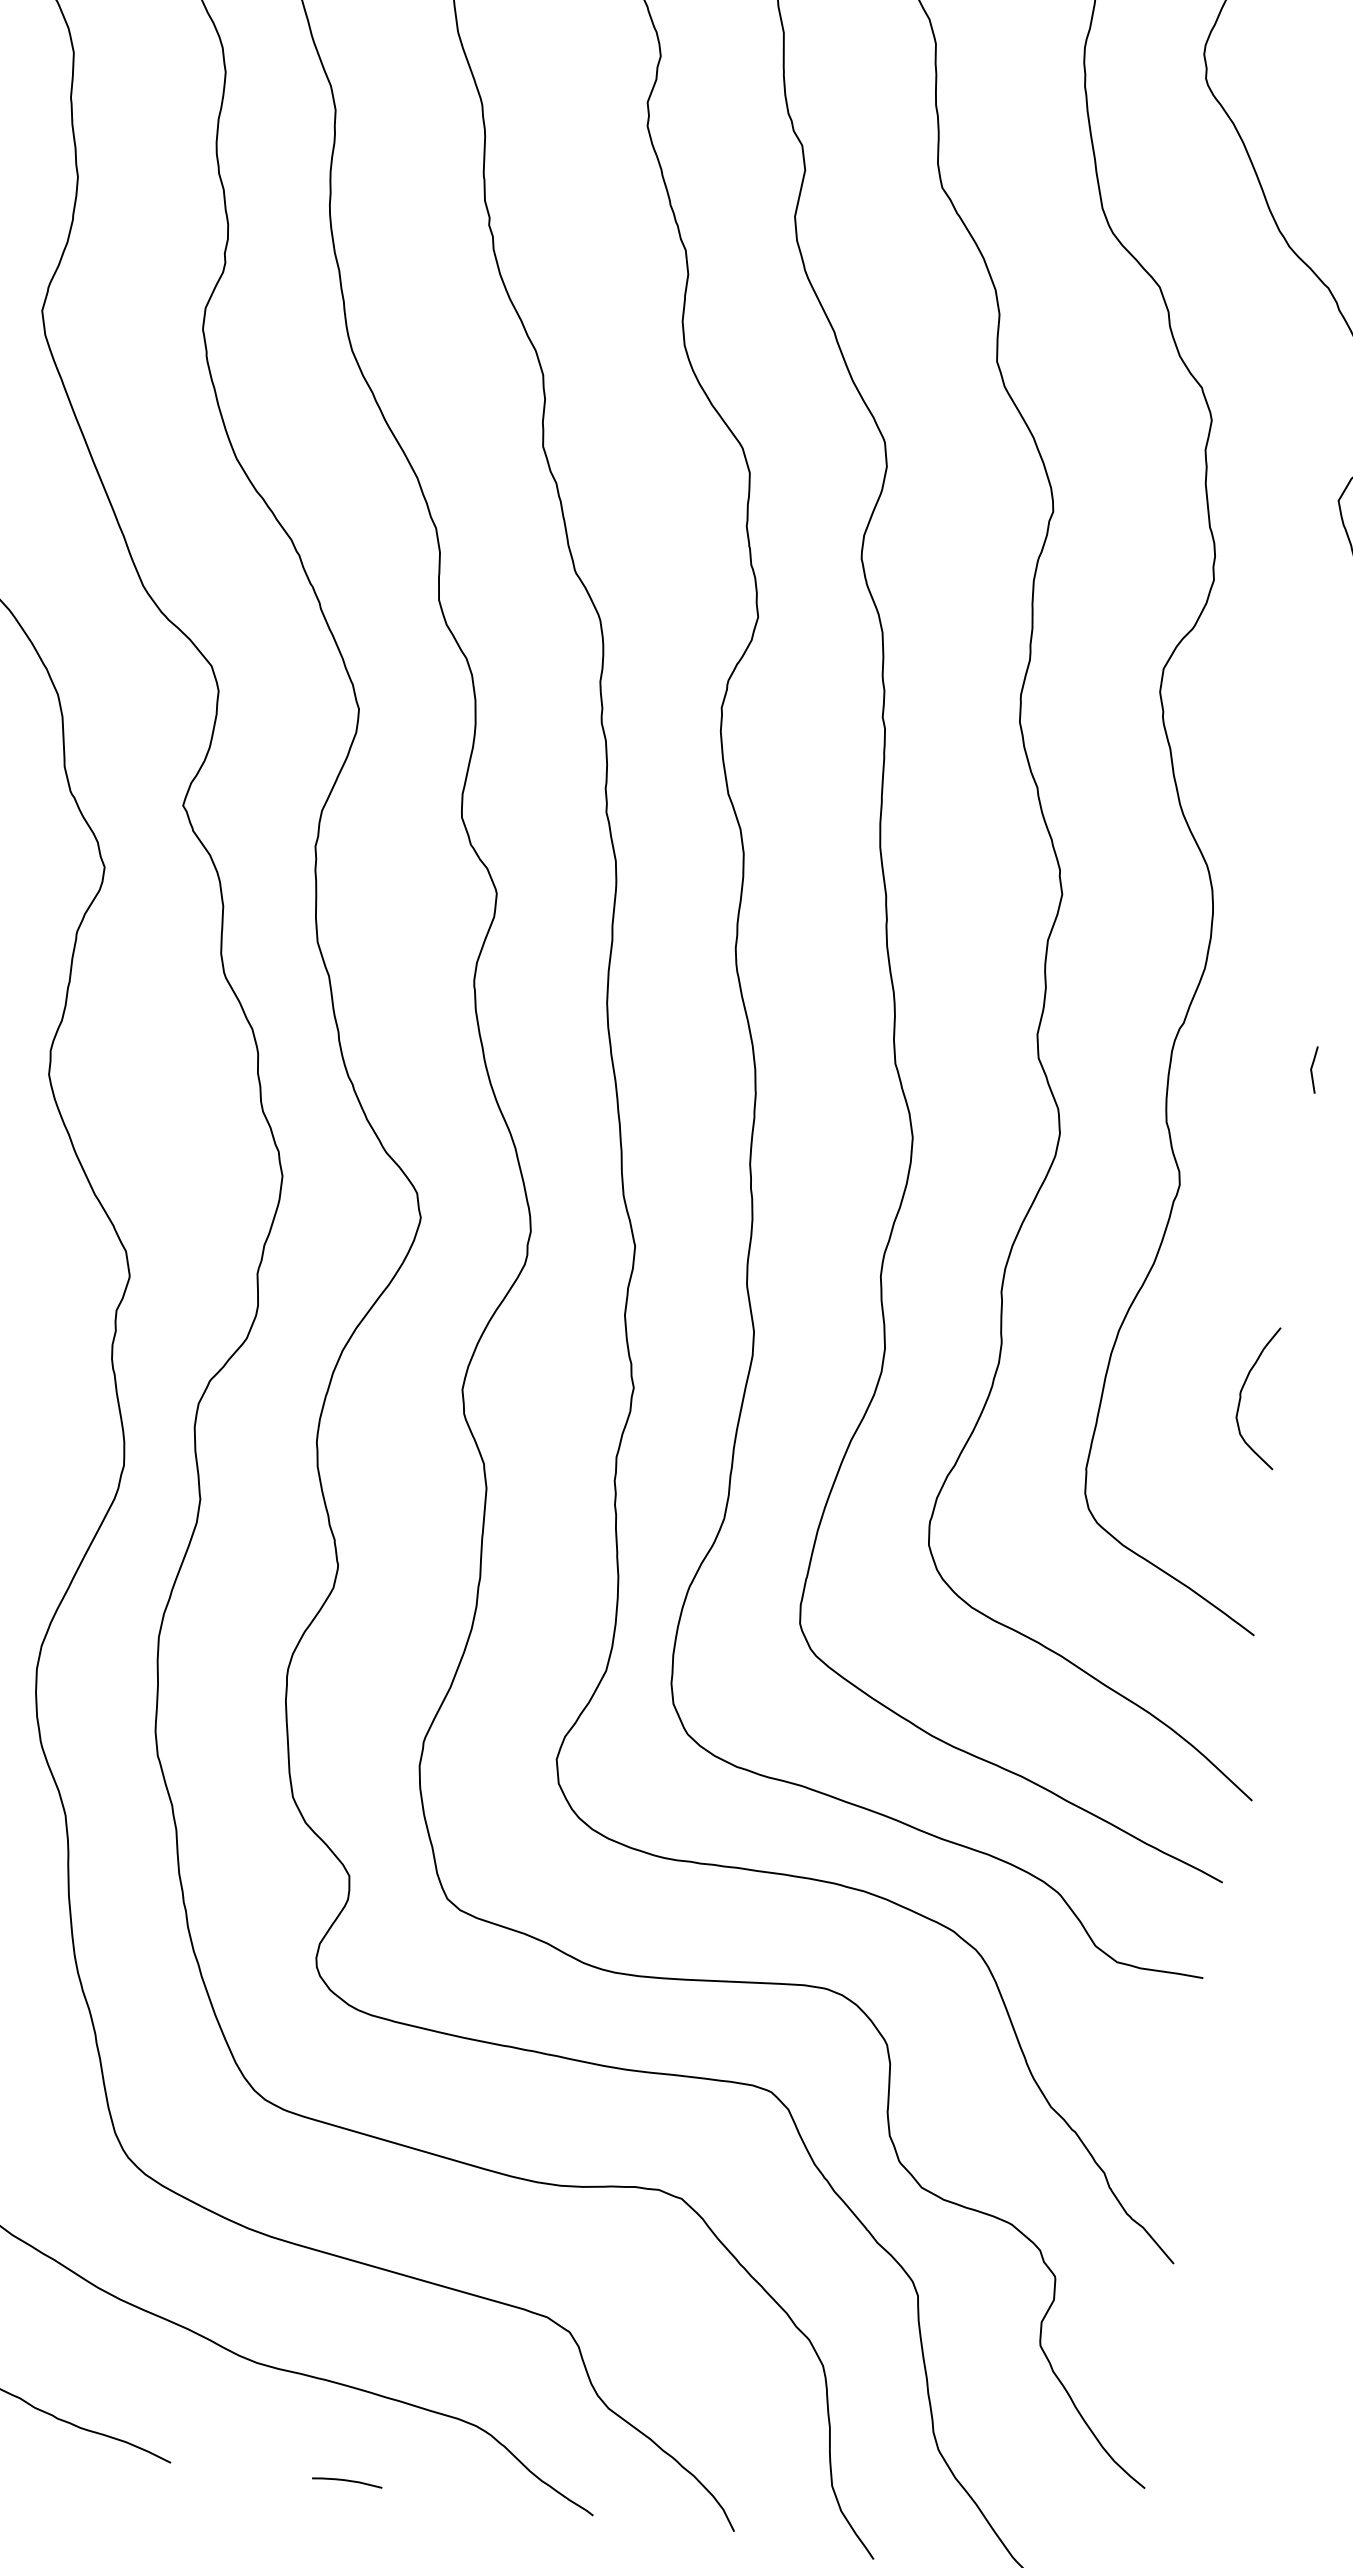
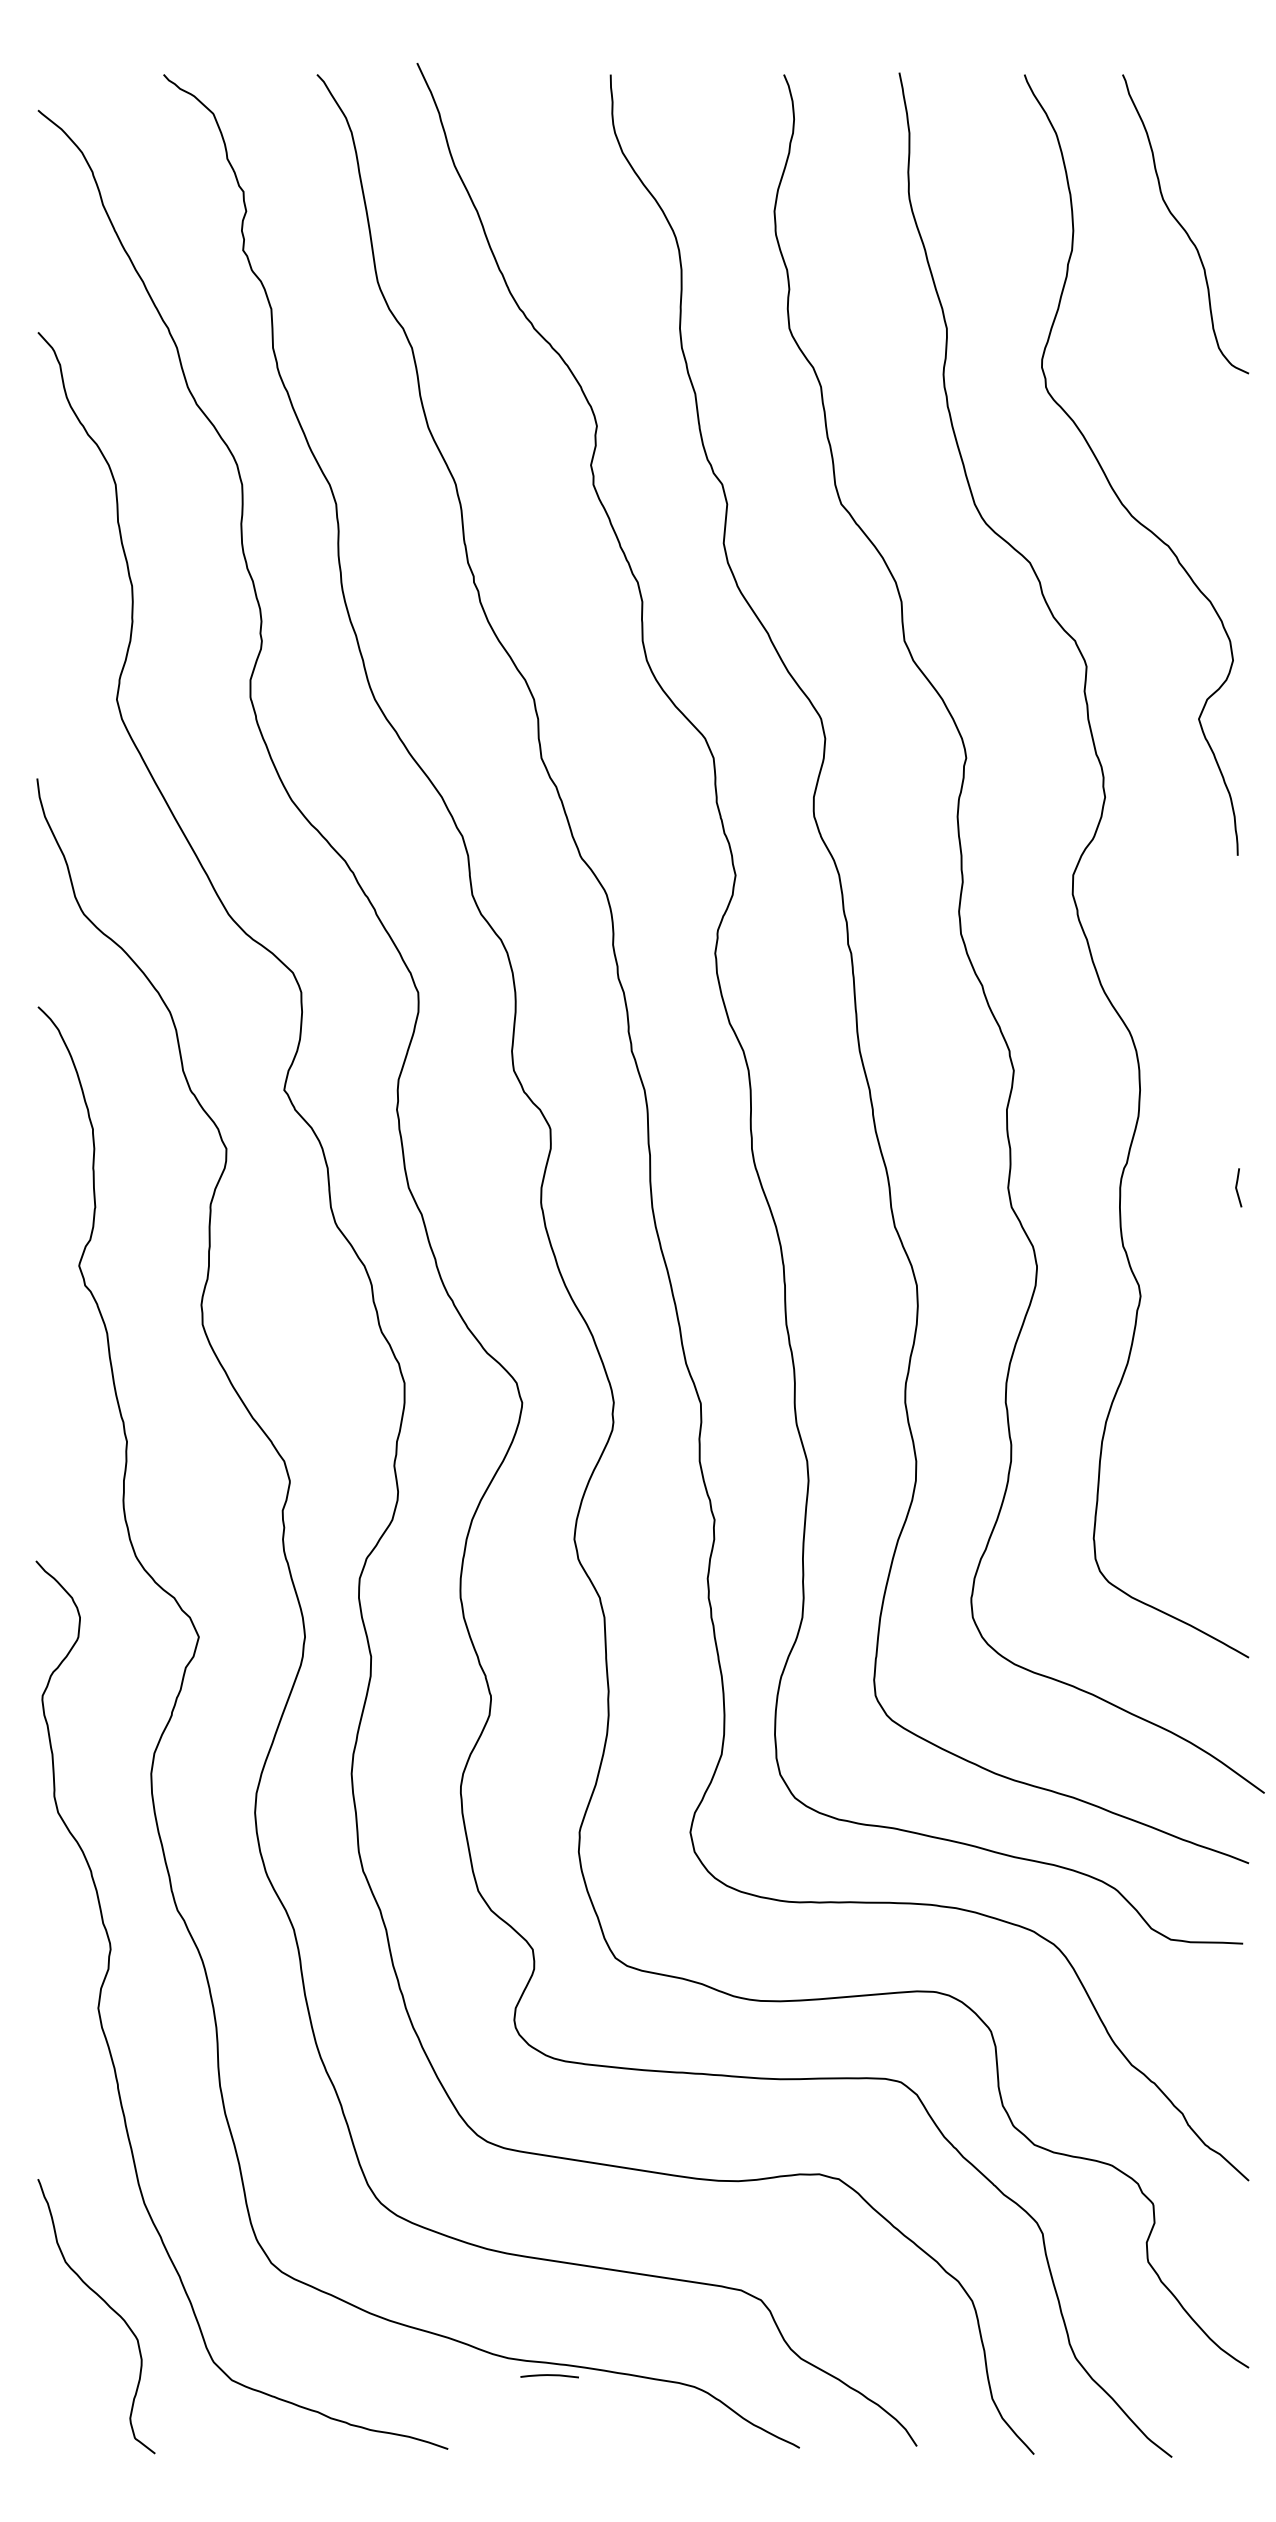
curve: (1243, 1388) -> (1214, 1456), removed
curve: (347, 2481) -> (549, 2375), moved

